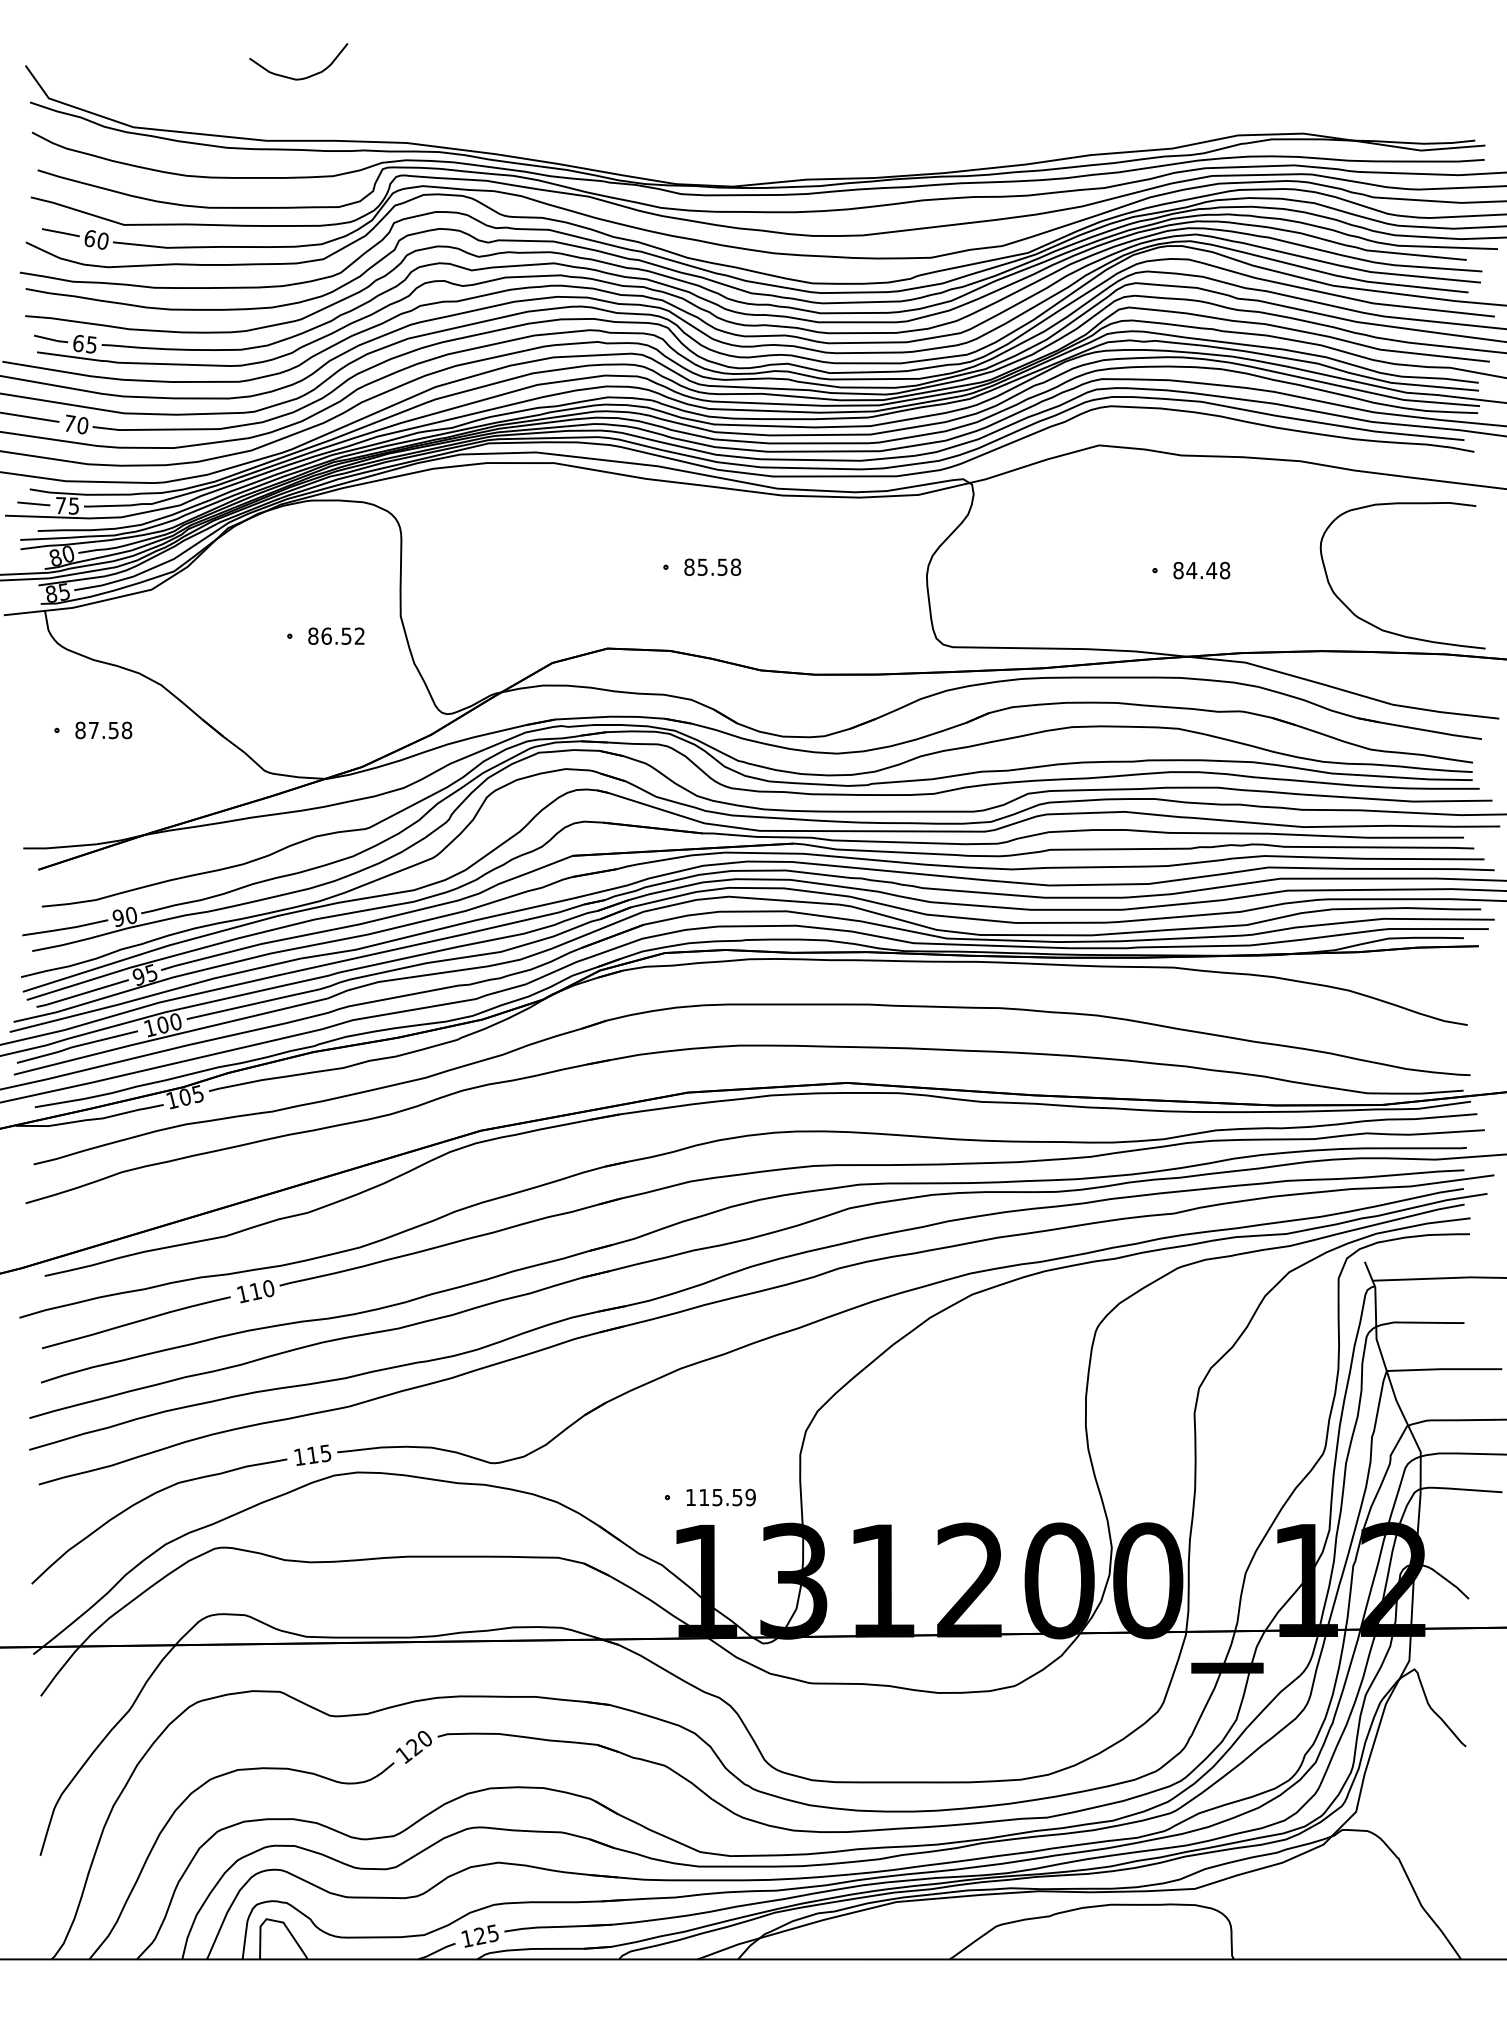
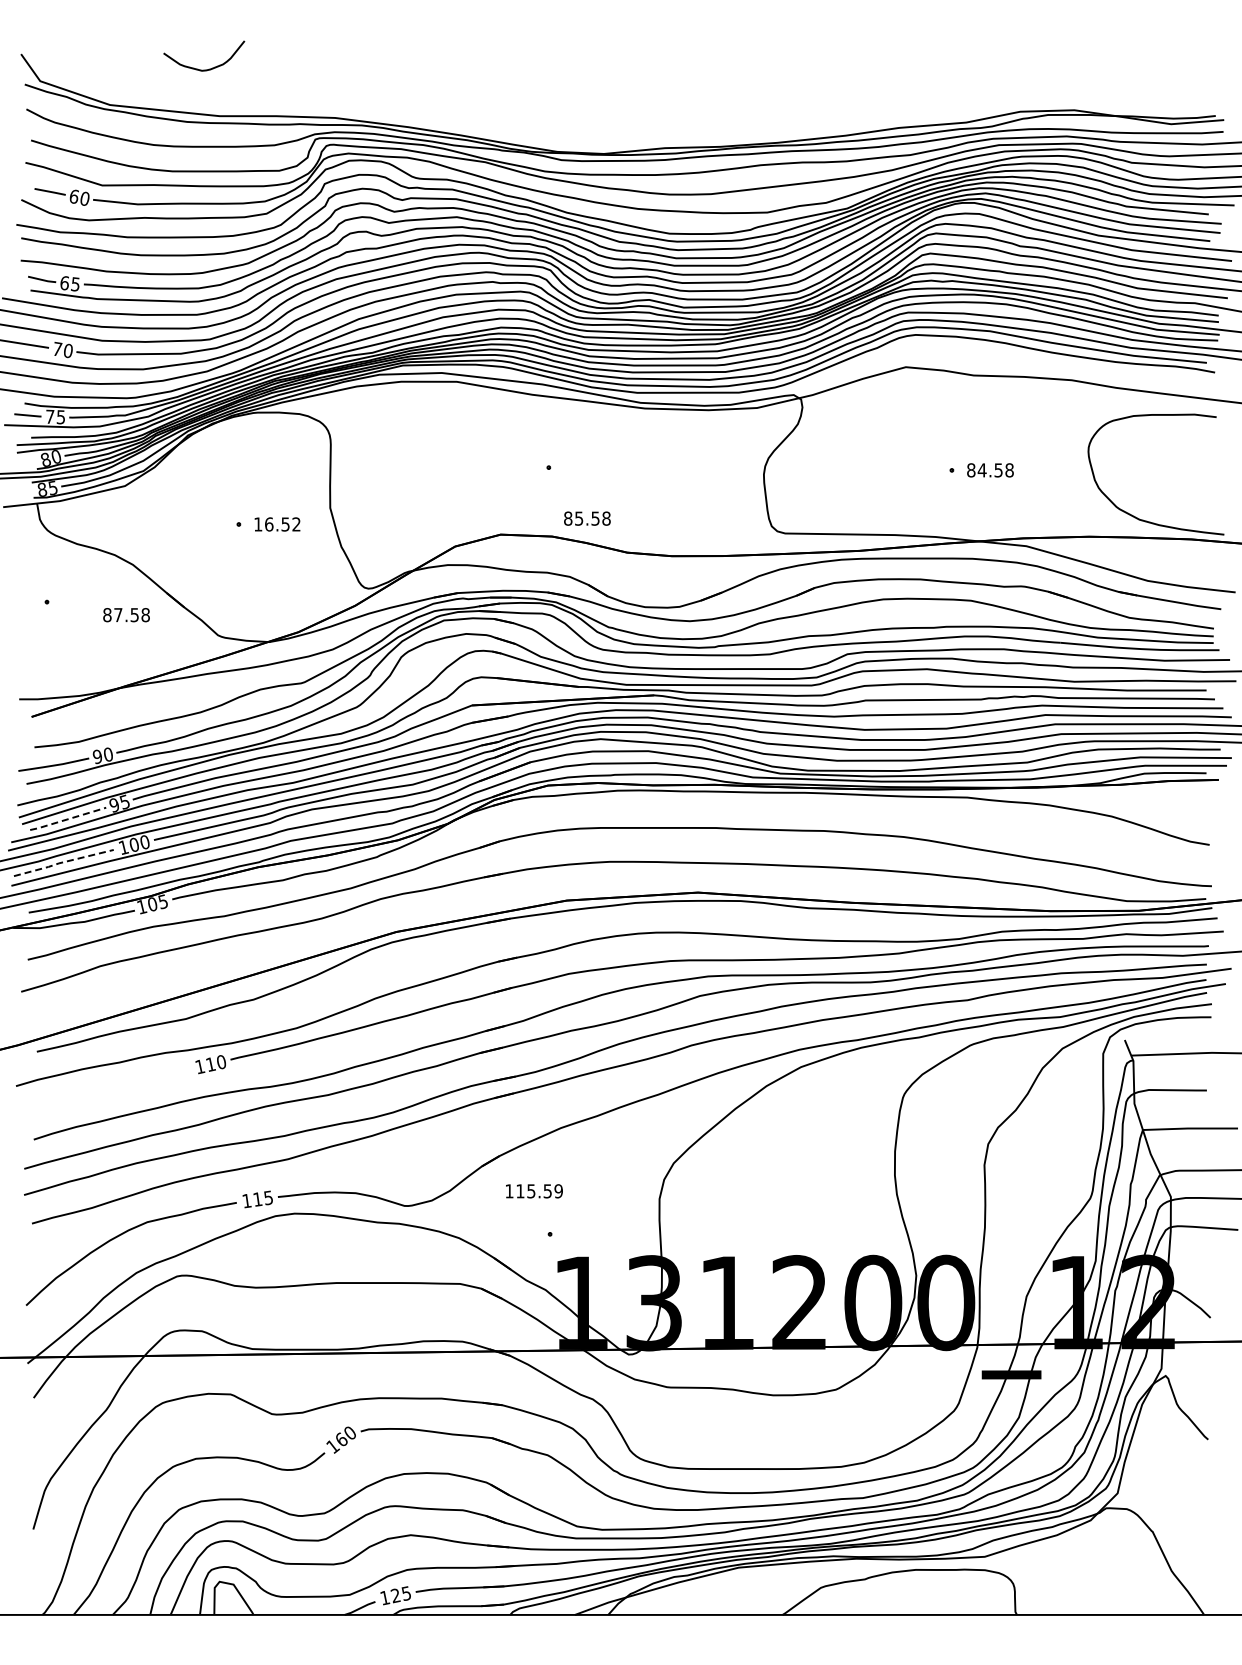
curve: (305, 76) -> (209, 68), moved
text: (712, 567) -> (587, 518), moved
text: (1211, 570) -> (998, 470), 84.48 -> 84.58
text: (313, 636) -> (258, 524), 86.52 -> 16.52
text: (103, 730) -> (126, 615), moved
line: (81, 994) -> (67, 819), solid -> dashed
line: (75, 1046) -> (62, 862), solid -> dashed
curve: (136, 1323) -> (112, 1090), removed
text: (721, 1497) -> (534, 1191), moved
text: (414, 1746) -> (341, 1439), 120 -> 160

